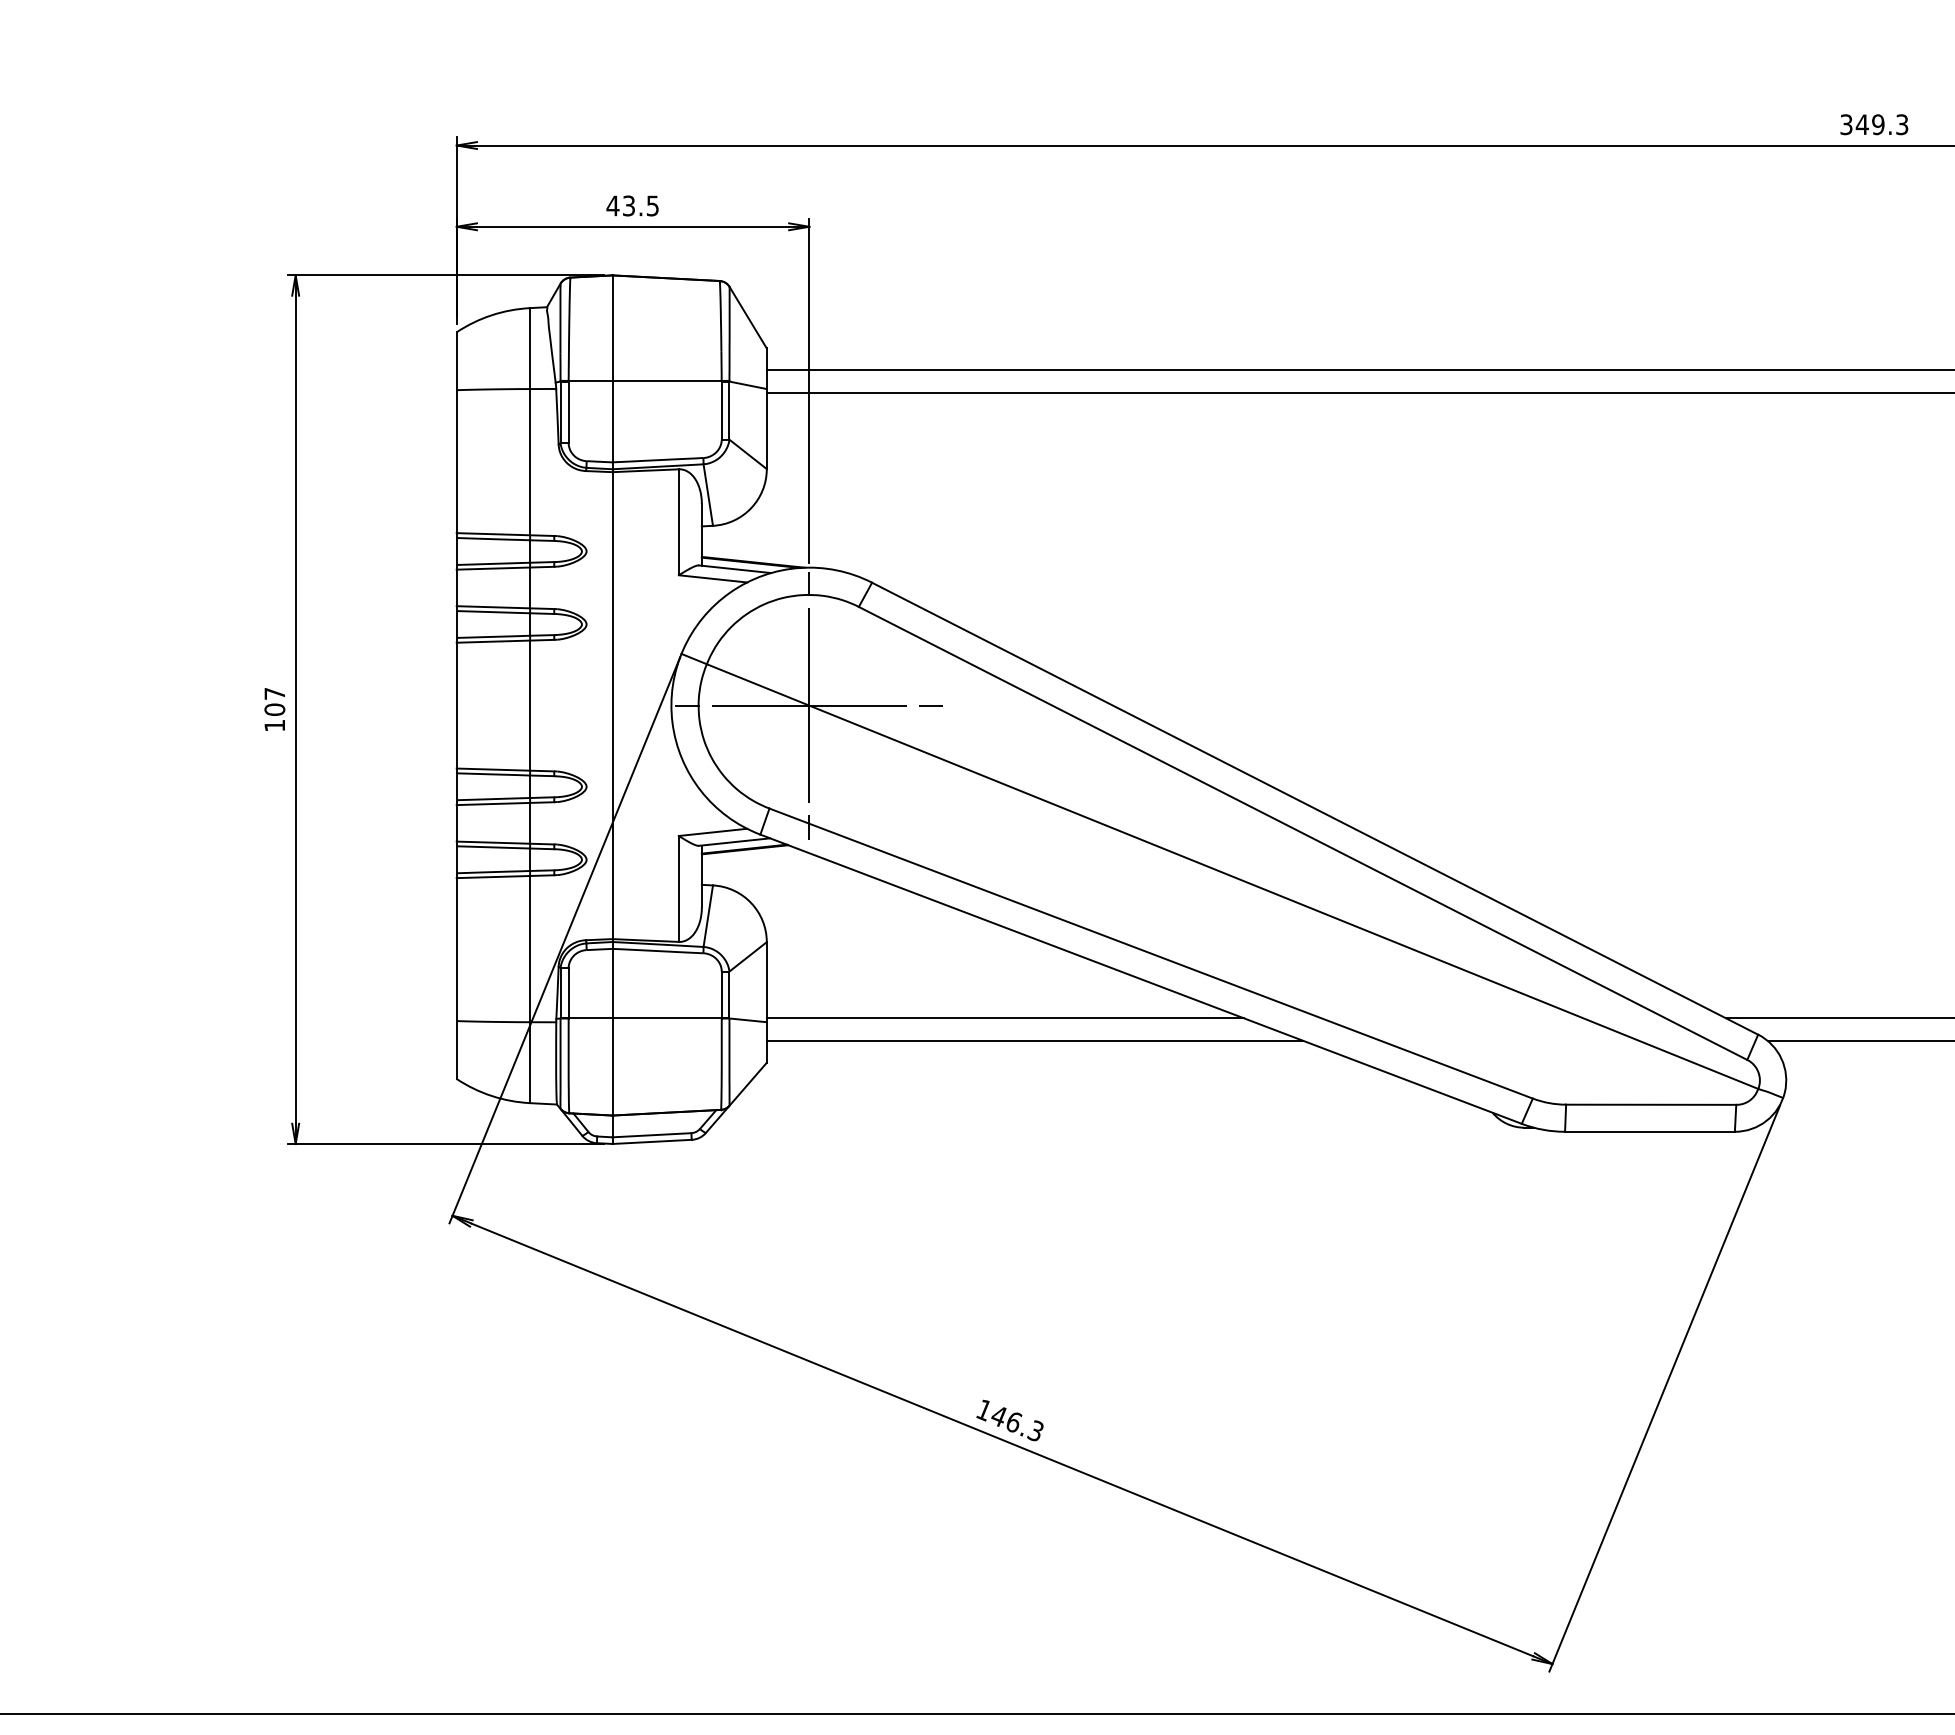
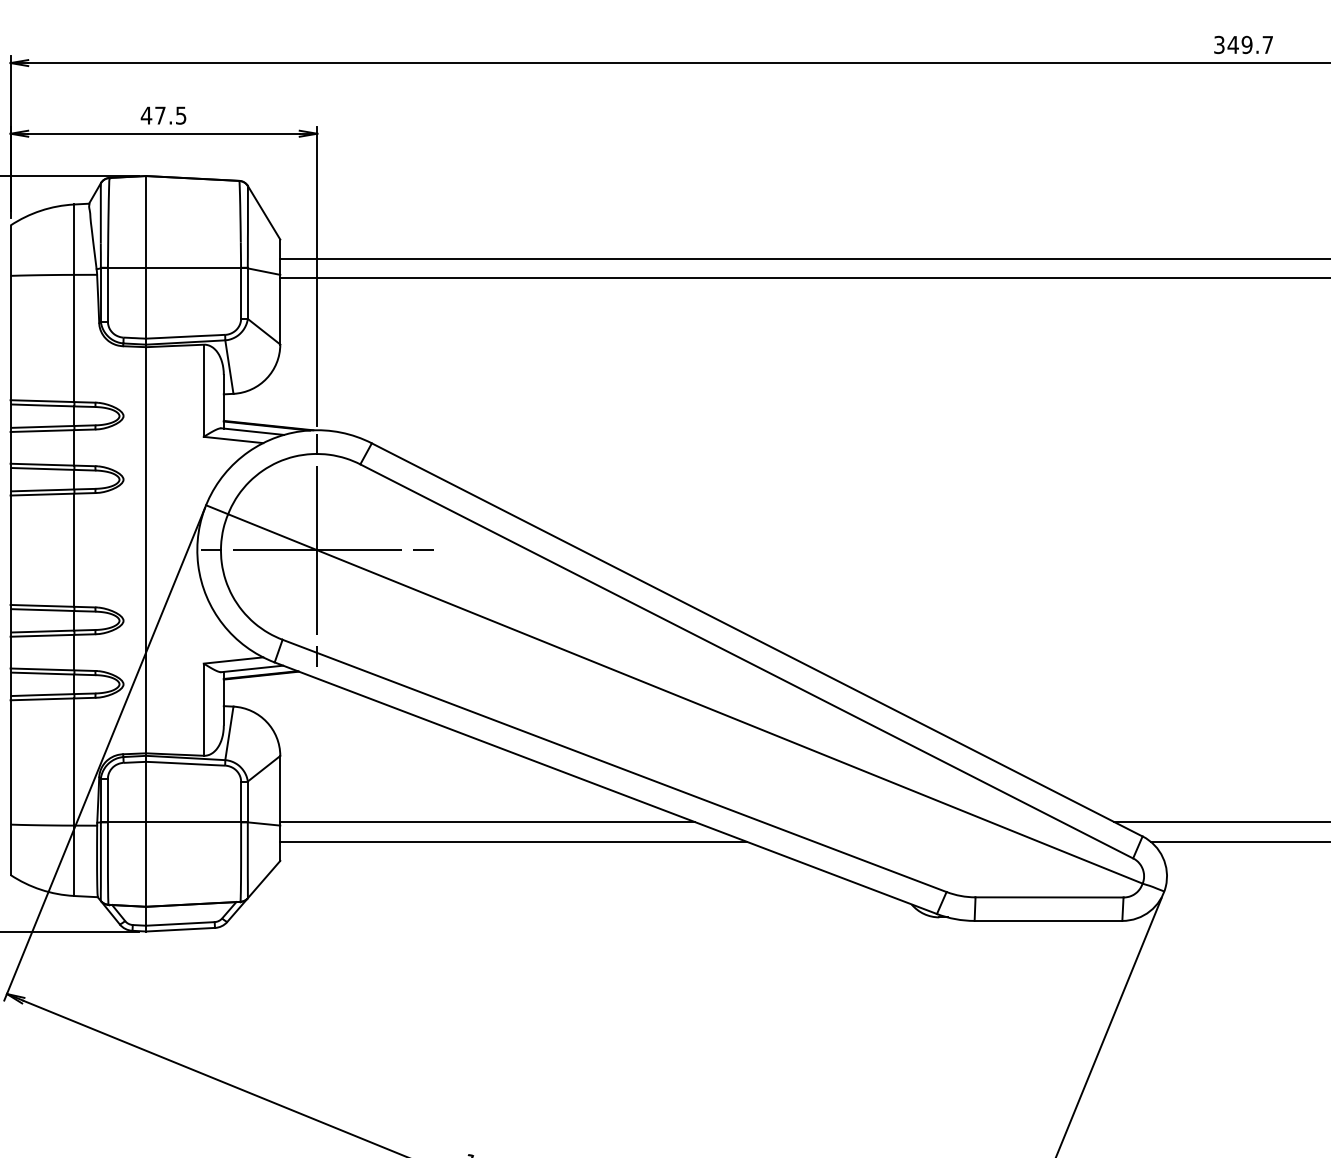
text: (1902, 124) -> (1268, 44), 349.3 -> 349.7
text: (628, 205) -> (159, 115), 43.5 -> 47.5

